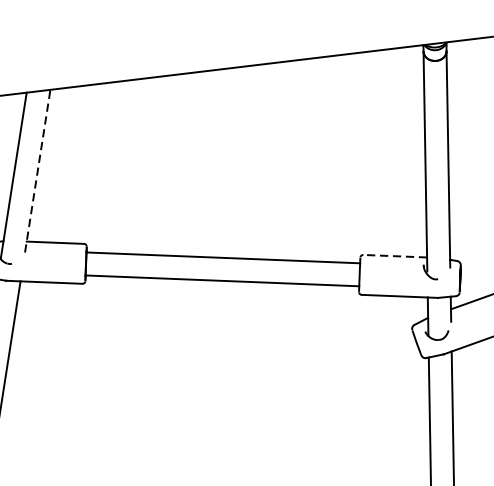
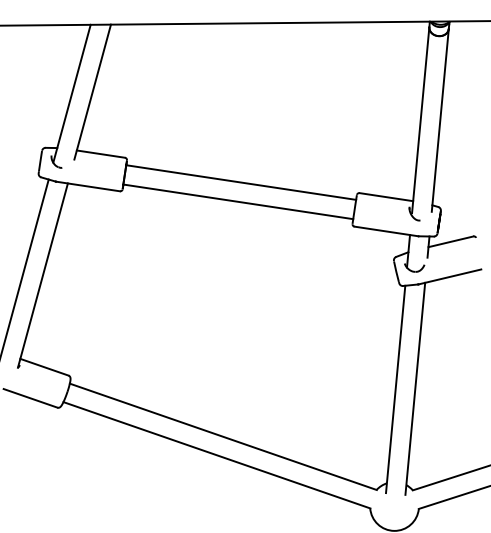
line: (37, 171) -> (92, 92), dashed -> solid
line: (394, 256) -> (385, 197), dashed -> solid

